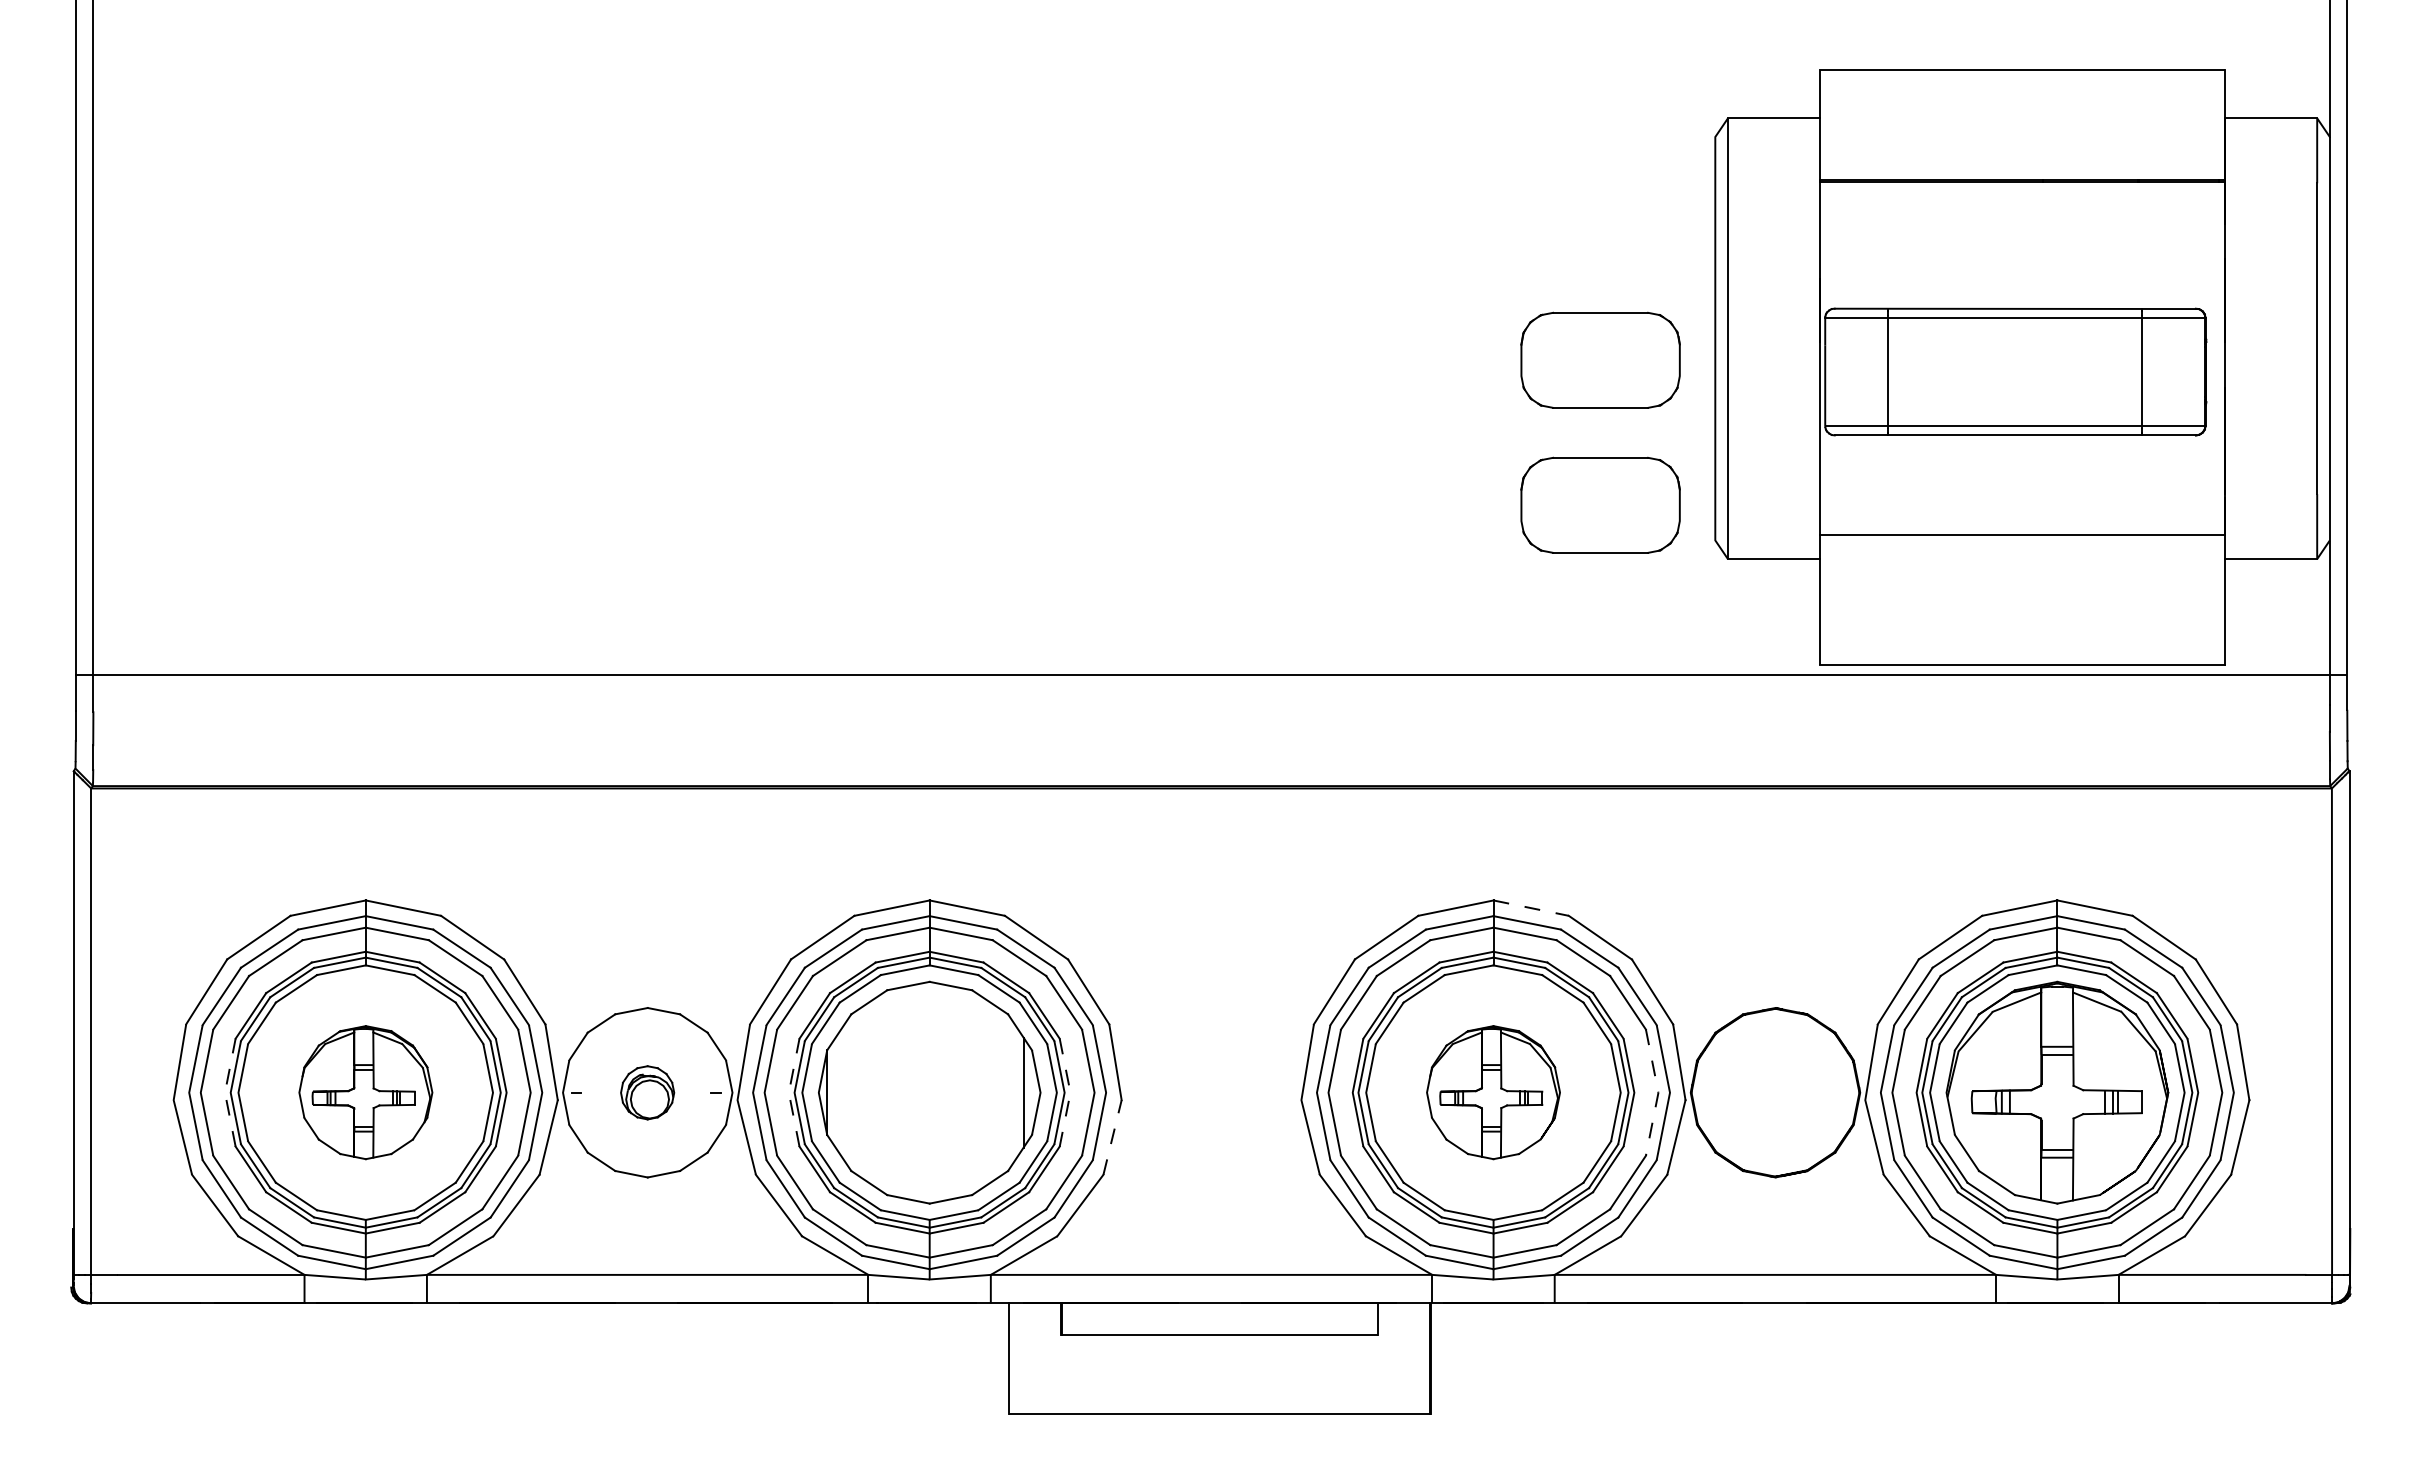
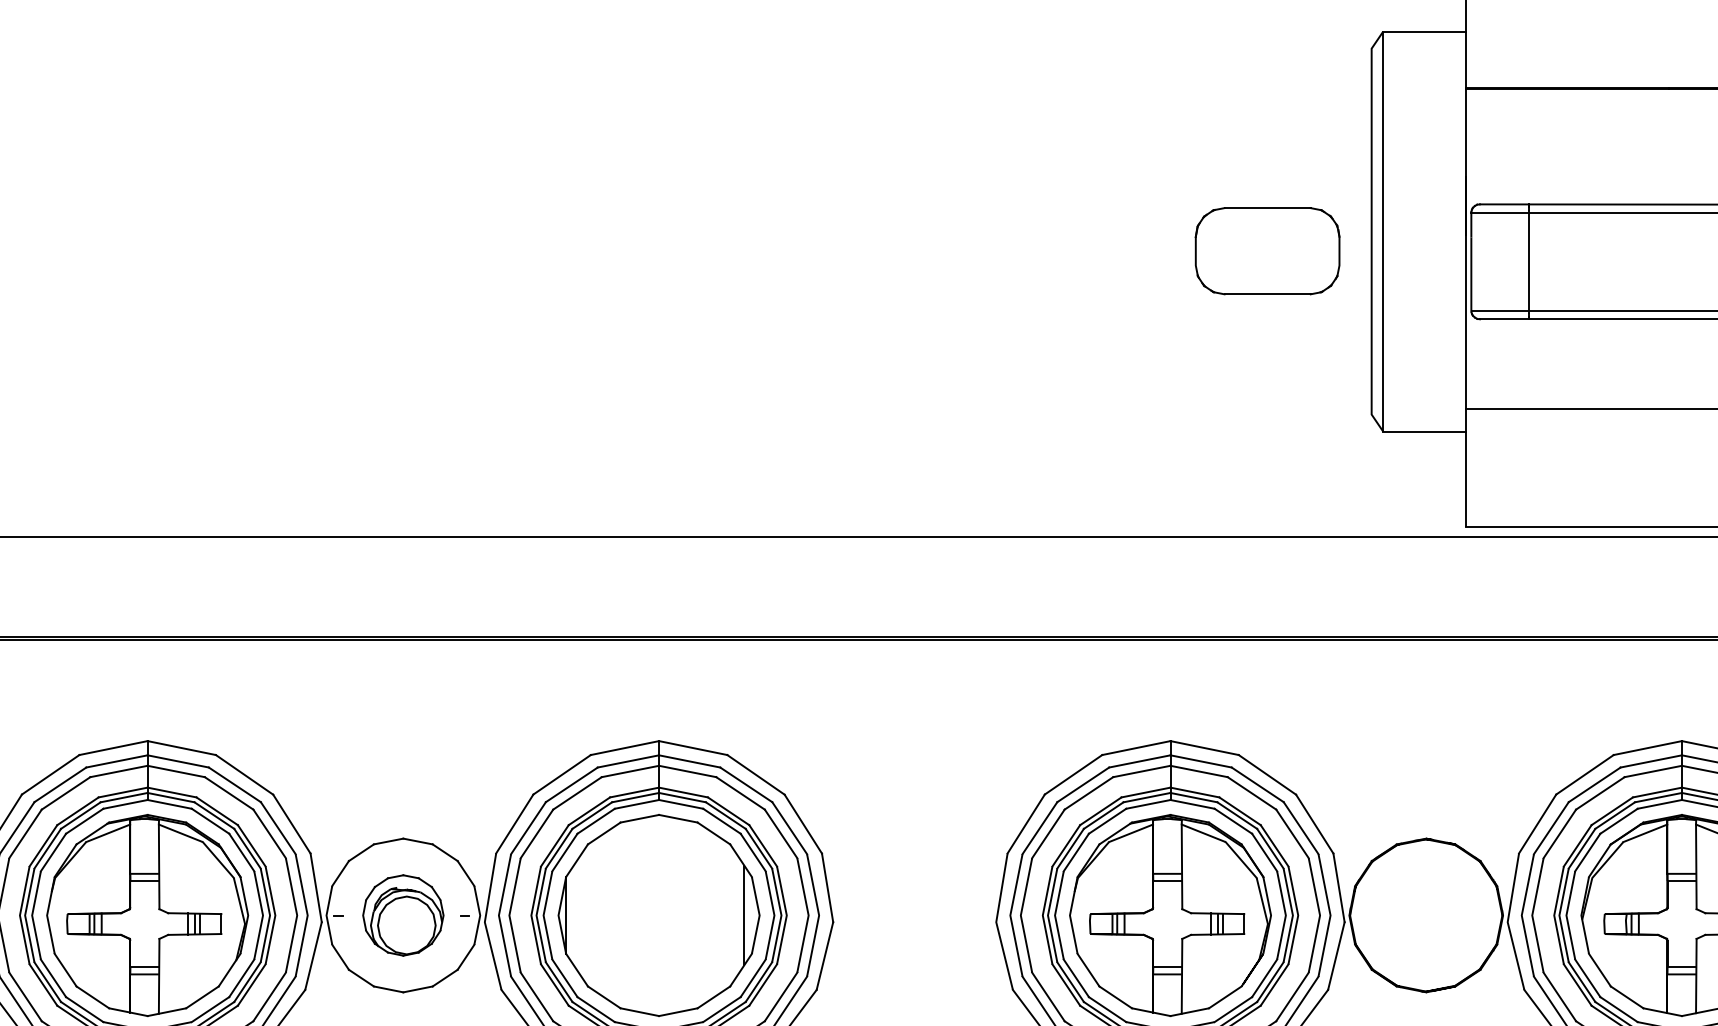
part: (1600, 504) -> (1267, 381), removed
line: (1531, 908) -> (1204, 748), dashed -> solid
line: (225, 1092) -> (20, 915), dashed -> solid
part: (365, 1092) -> (147, 915), size x1.67
part: (647, 1092) -> (403, 915), size x1.67
line: (788, 1092) -> (531, 915), dashed -> solid
line: (1070, 1092) -> (786, 915), dashed -> solid
part: (1493, 1092) -> (1170, 915), size x1.67
line: (1658, 1092) -> (1320, 915), dashed -> solid
line: (1112, 1137) -> (824, 956), dashed -> solid

